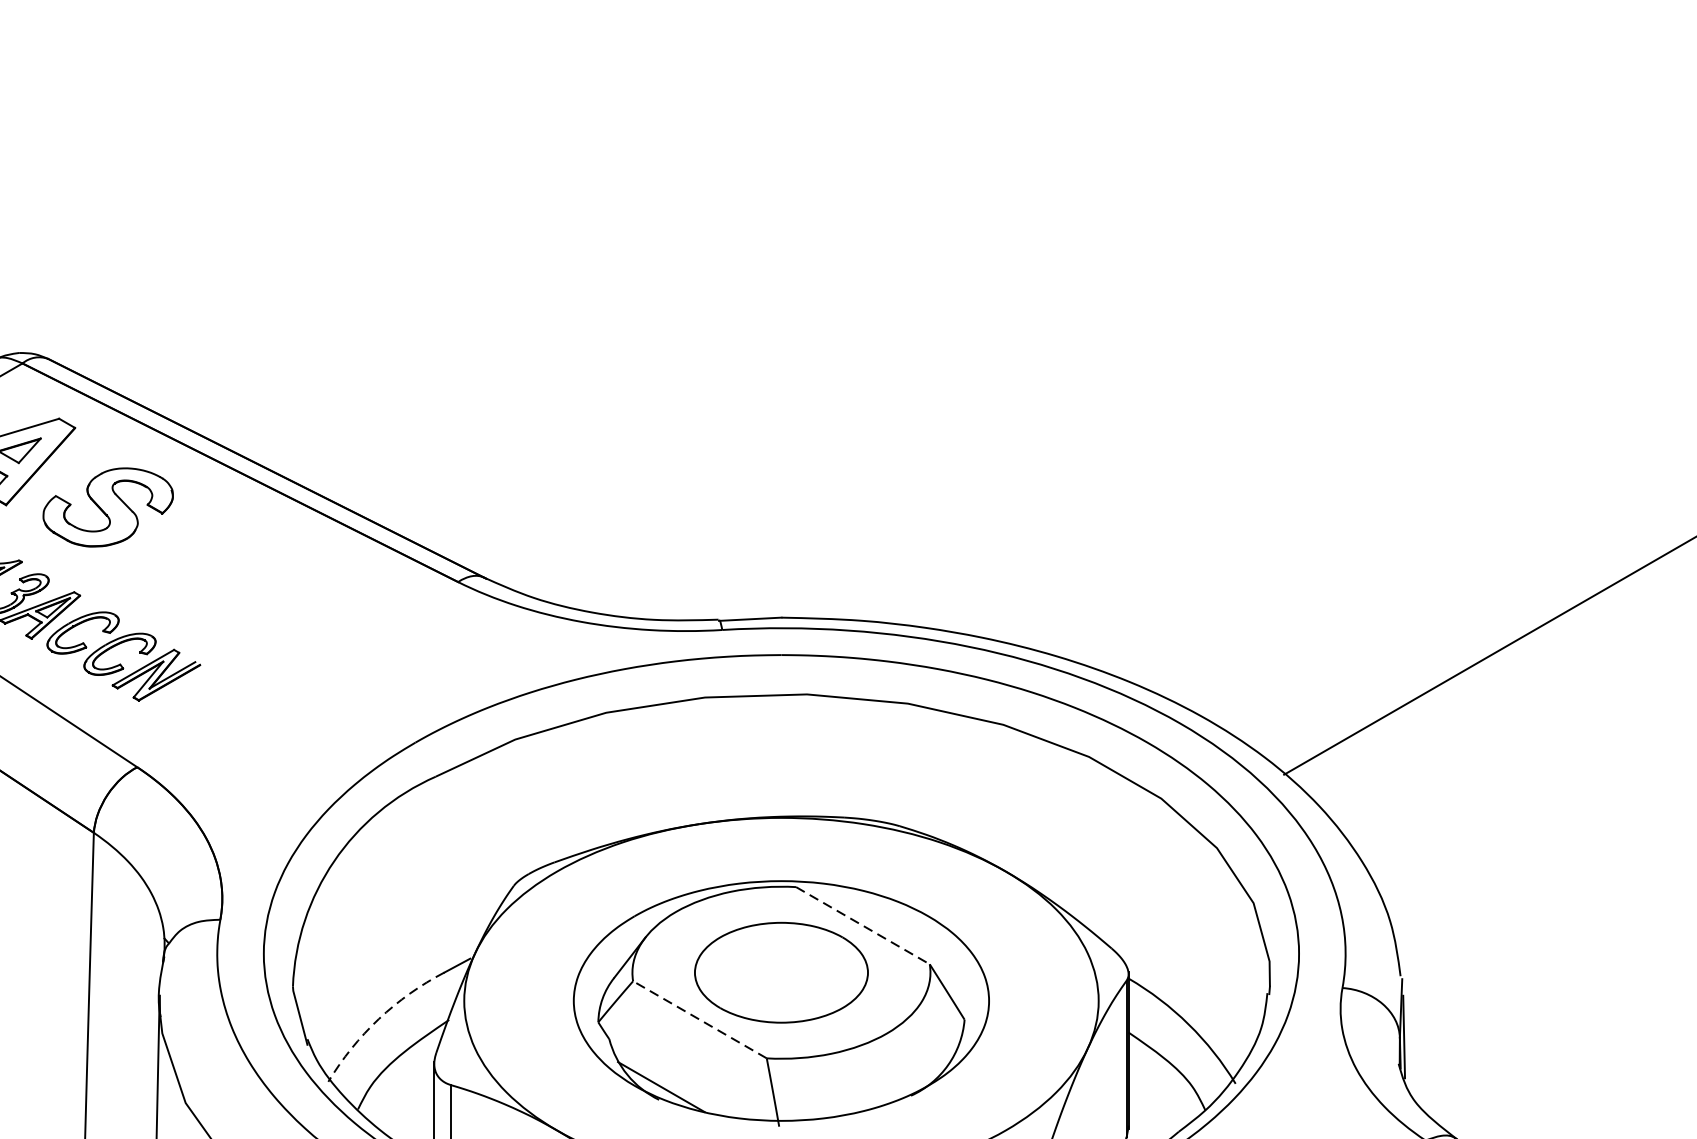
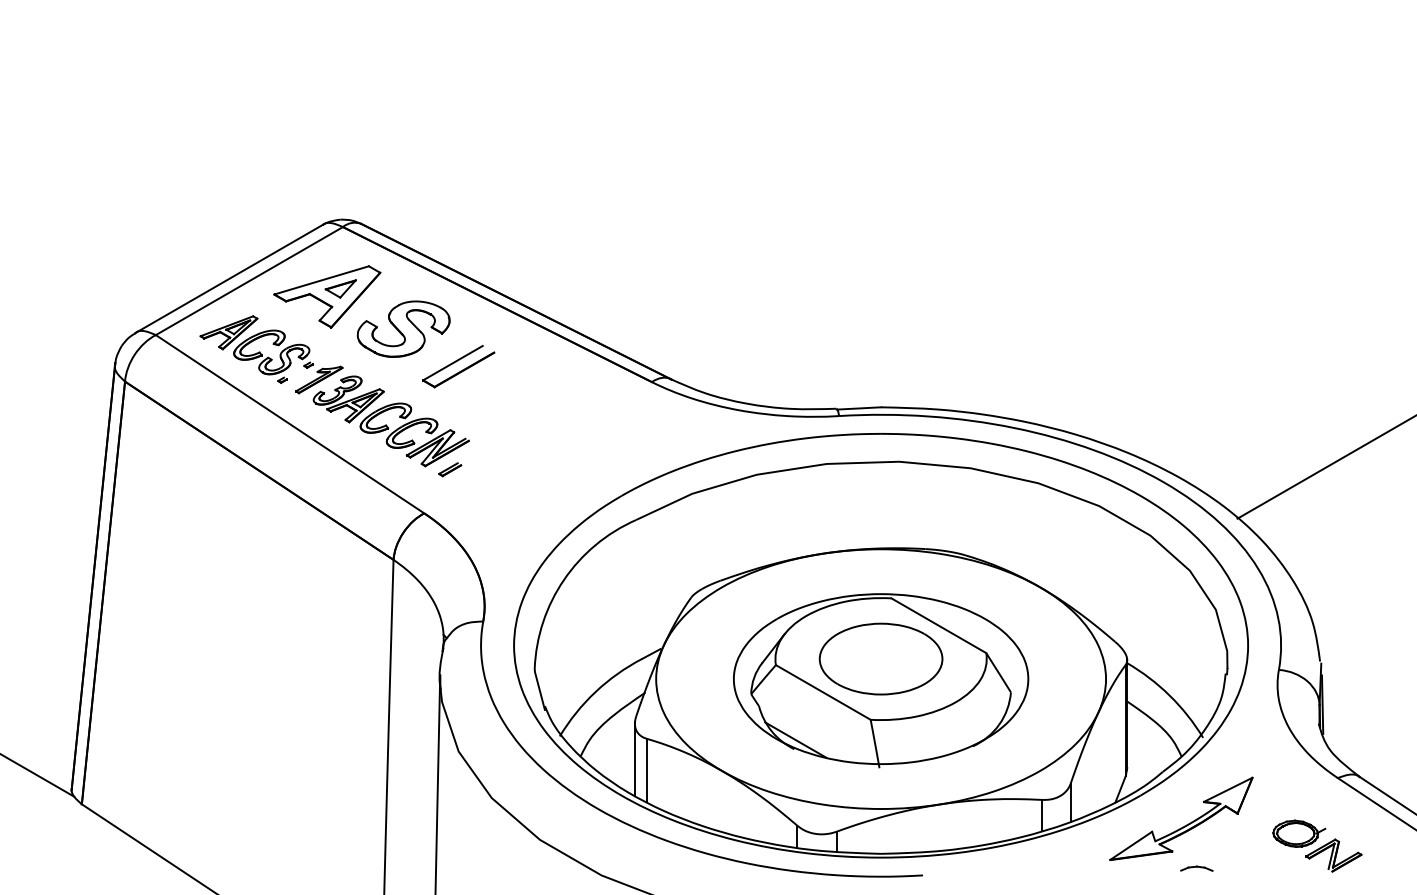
part: (185, 560) -> (458, 366), added
part: (174, 705) -> (450, 469), added
line: (862, 925) -> (938, 625), dashed -> solid
arc: (378, 1018) -> (595, 691), dashed -> solid
line: (700, 1019) -> (823, 692), dashed -> solid

